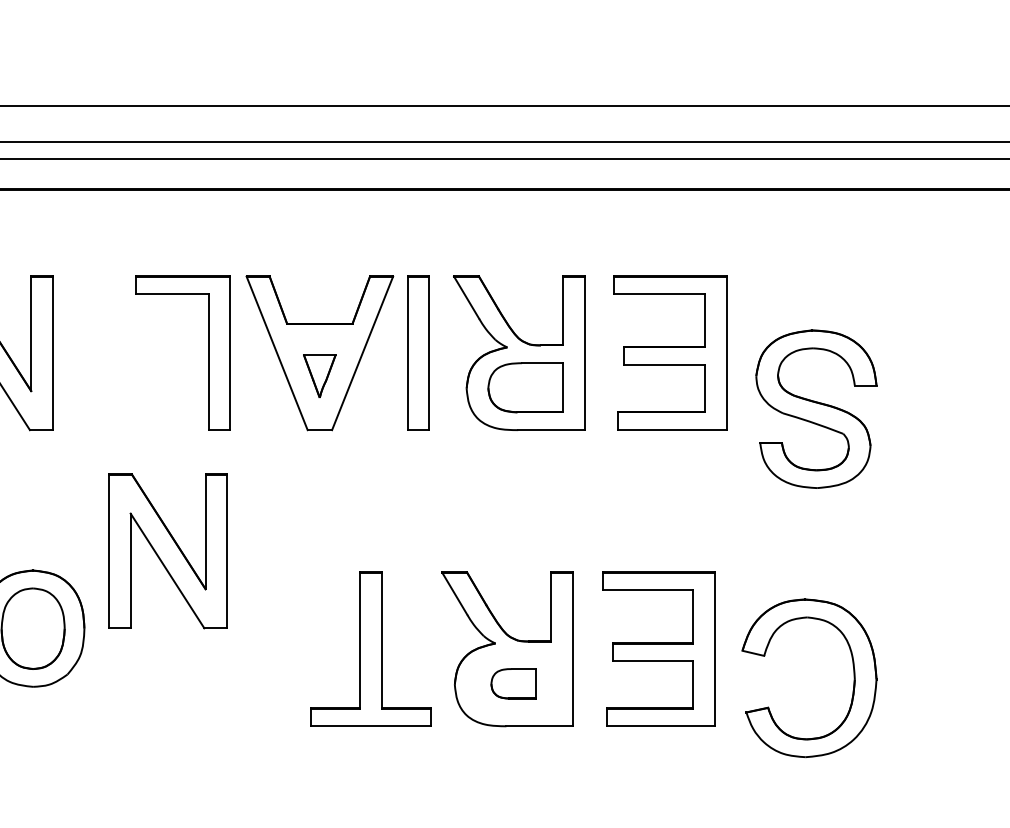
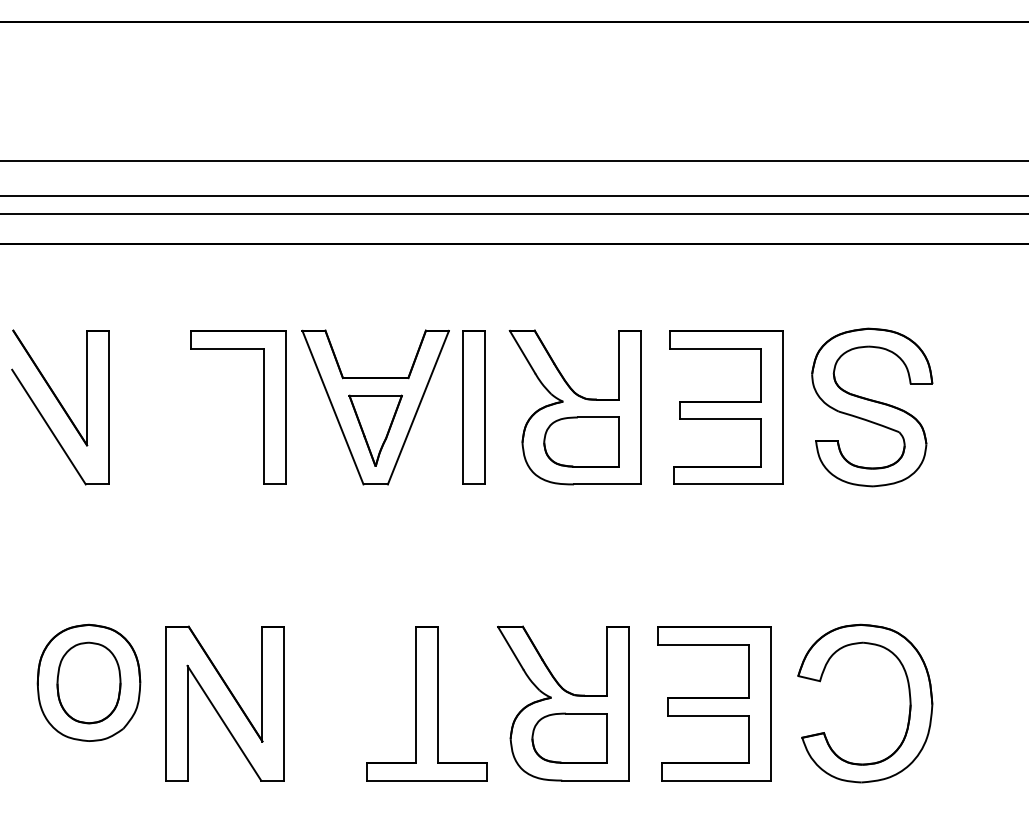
part: (319, 376) -> (375, 430), size x1.67
part: (816, 409) -> (872, 407), moved
part: (167, 551) -> (224, 703), moved
part: (853, 678) -> (909, 703), moved
part: (513, 683) -> (569, 737), size x1.67

